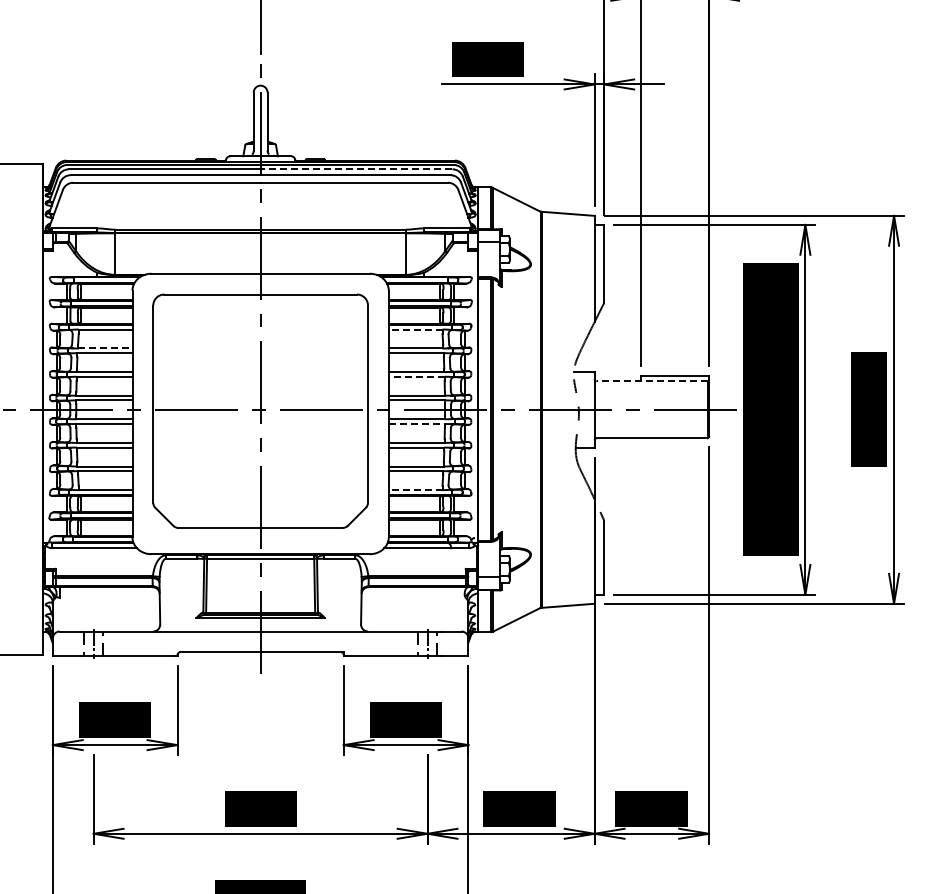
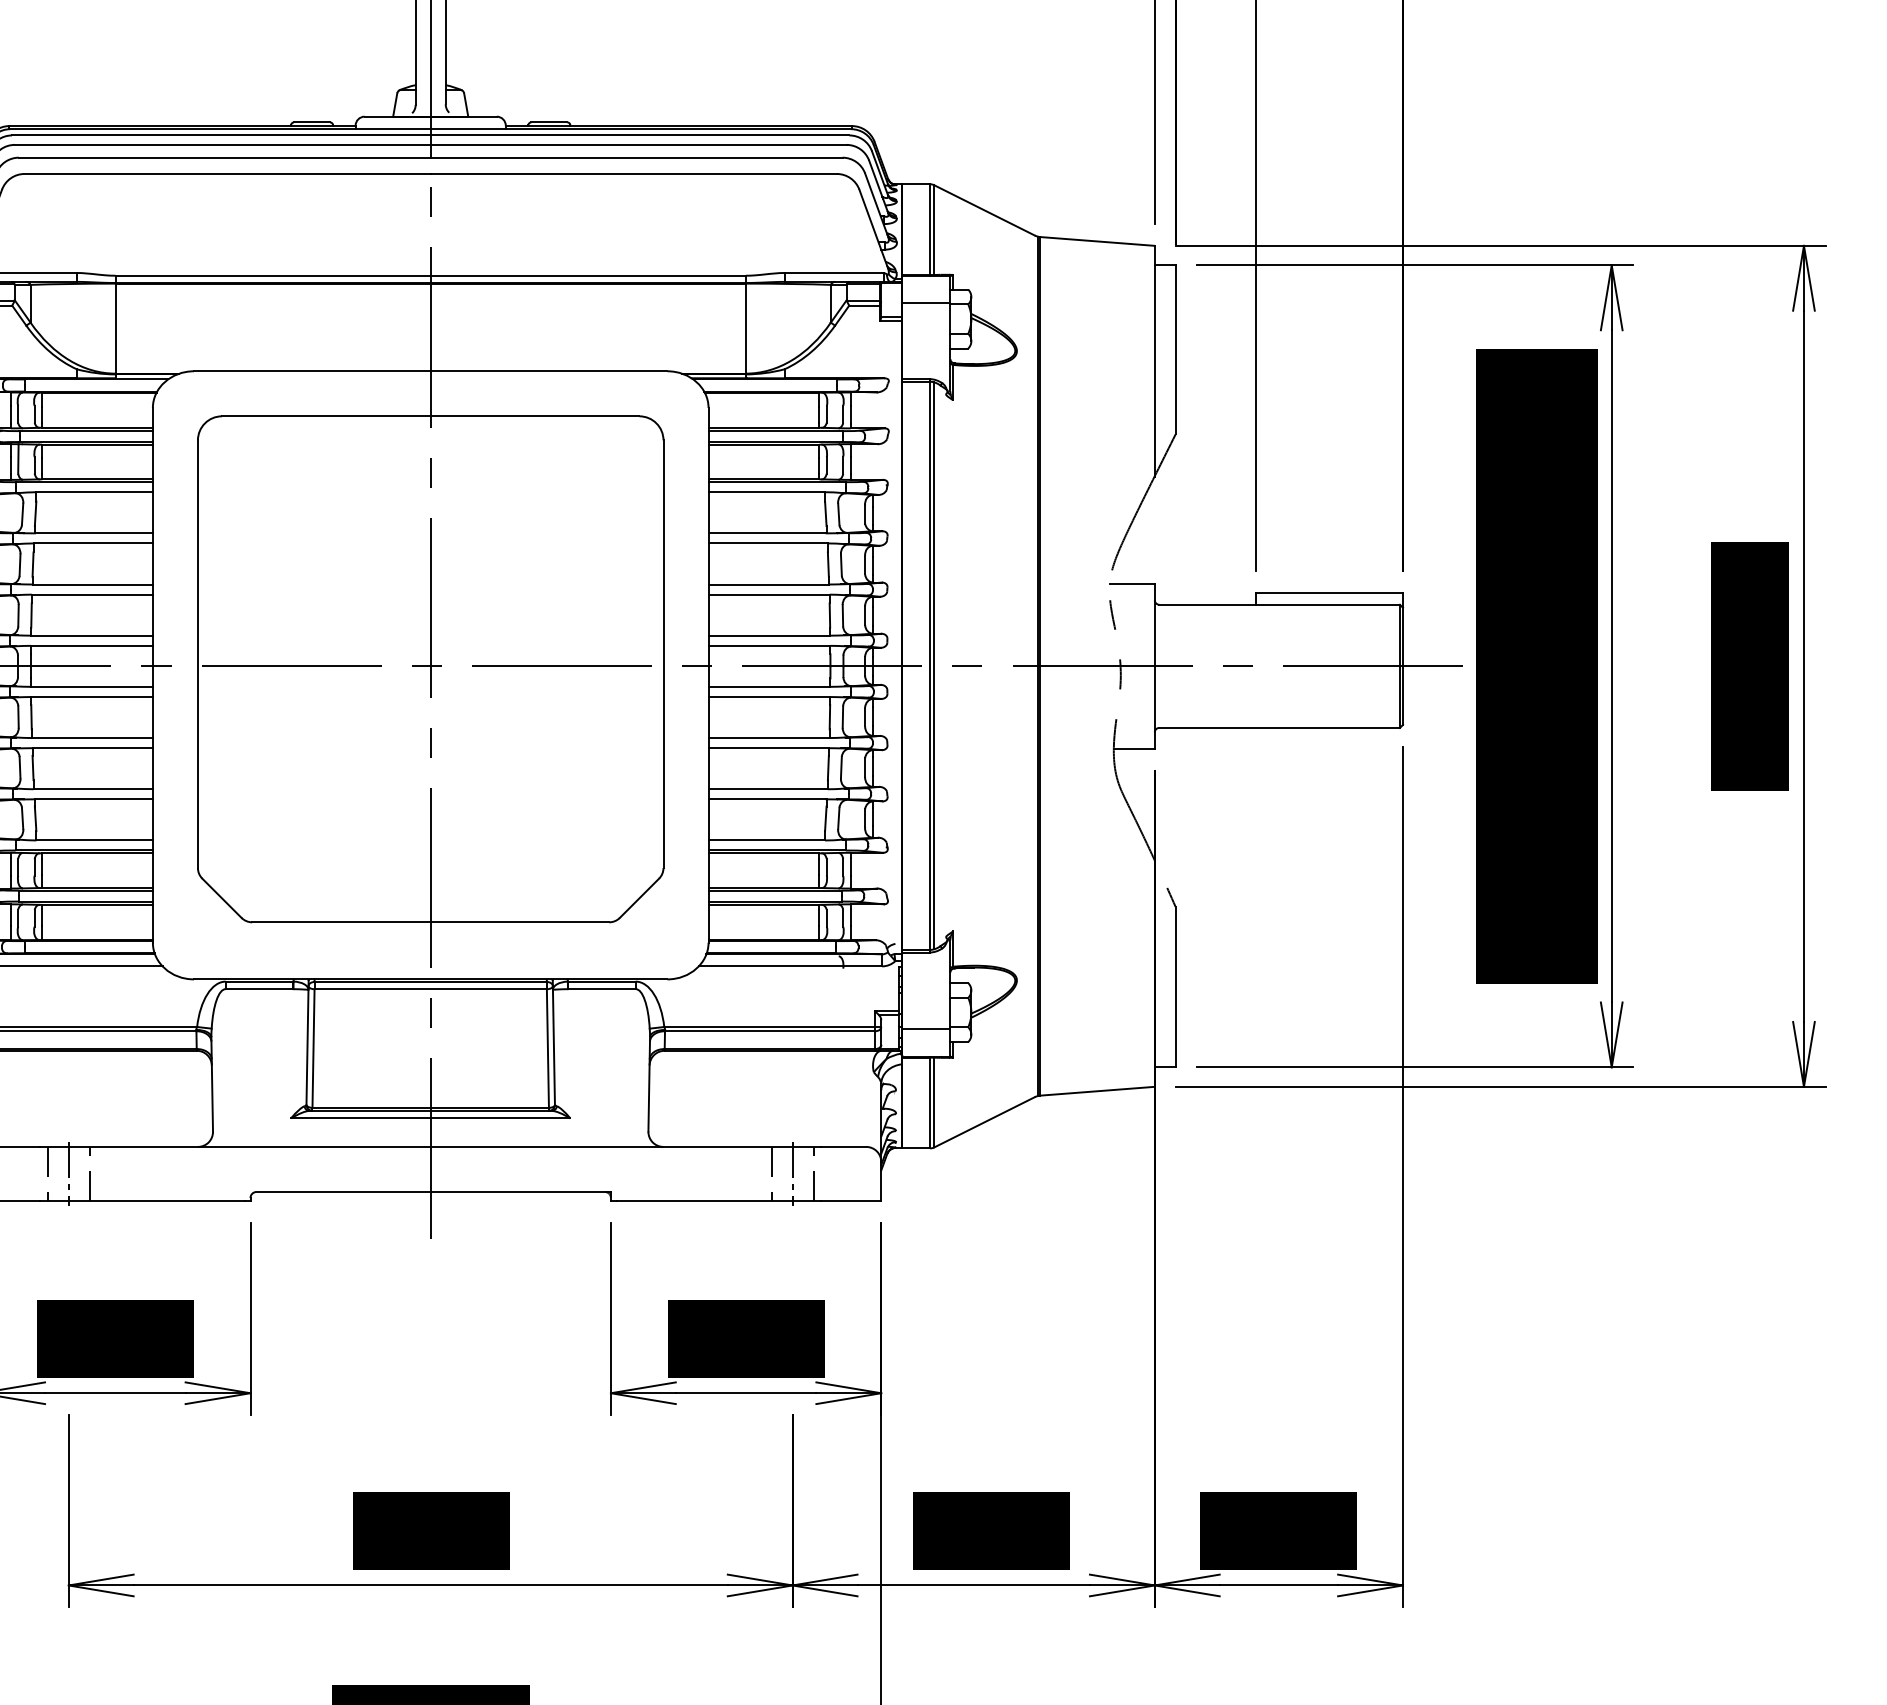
line: (356, 169) -> (638, 145), dashed -> solid
line: (415, 329) -> (766, 492), dashed -> solid
line: (105, 348) -> (94, 533), dashed -> solid
line: (416, 376) -> (768, 594), dashed -> solid
line: (652, 381) -> (1280, 604), dashed -> solid
line: (417, 423) -> (770, 695), dashed -> solid
line: (415, 490) -> (766, 841), dashed -> solid

